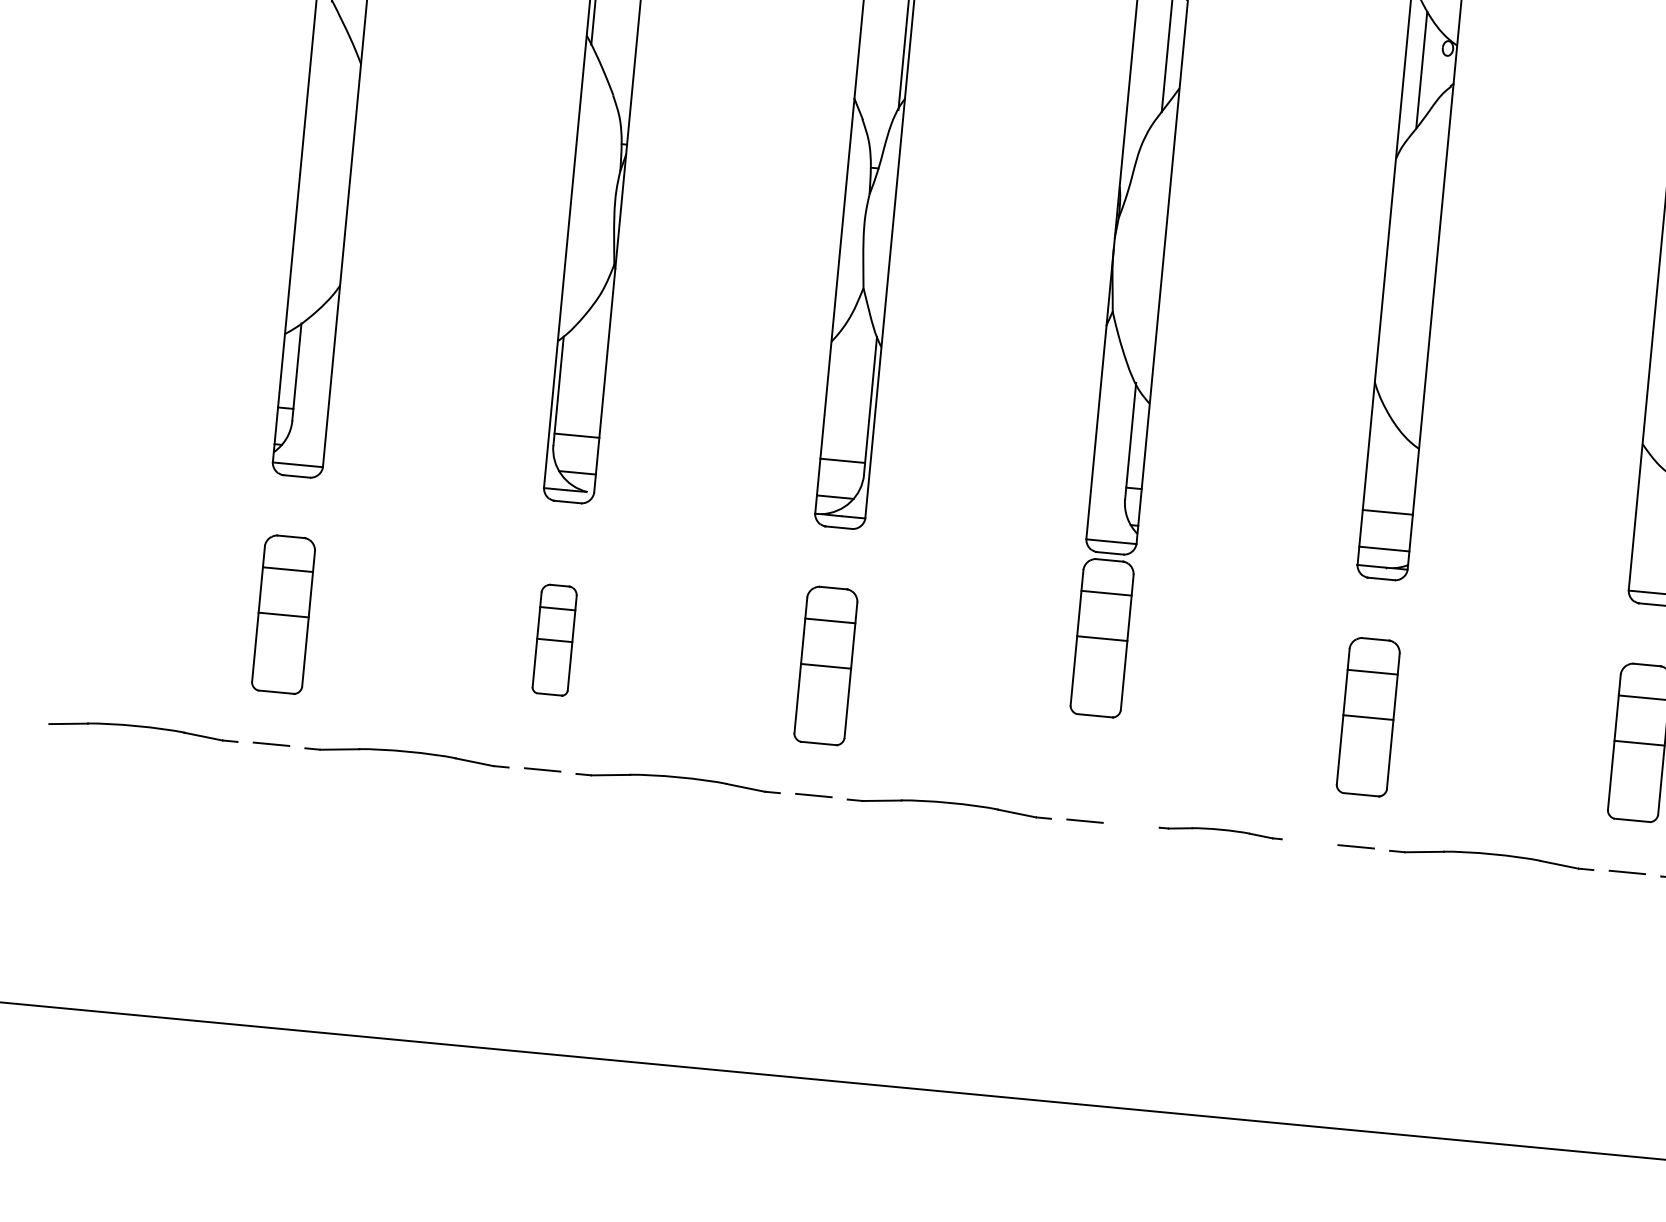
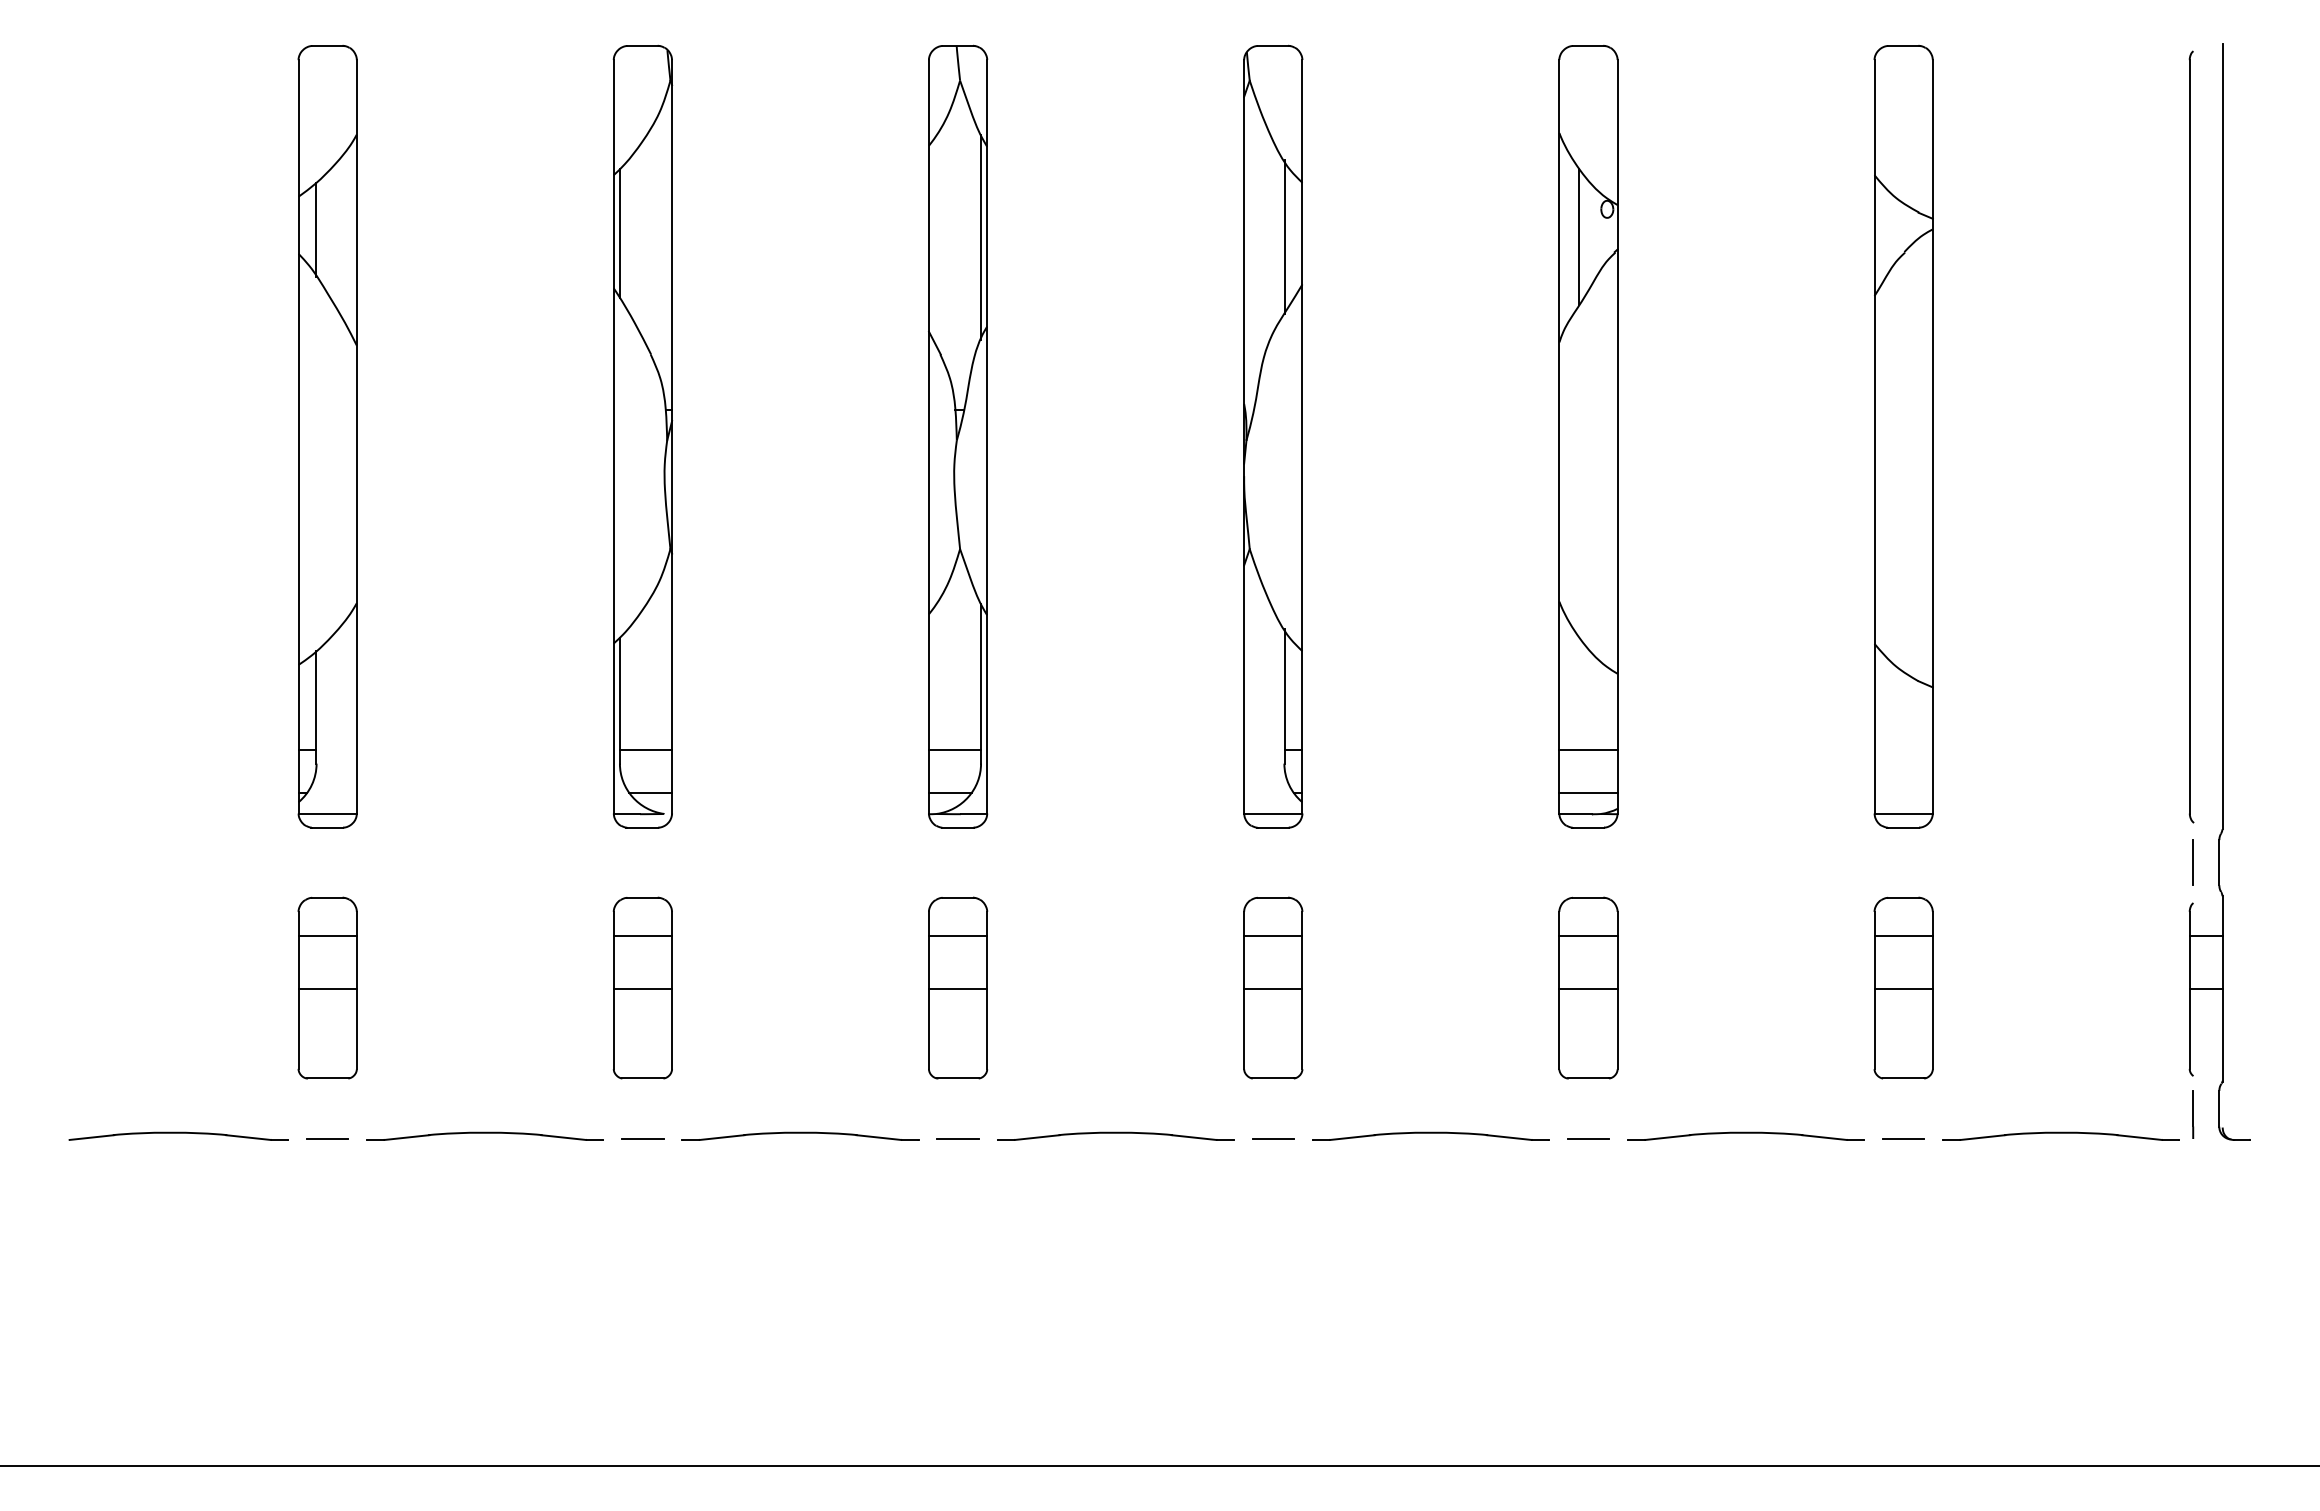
part: (1102, 637) -> (1273, 987), moved
part: (554, 639) -> (642, 987), size x1.43
part: (1220, 830) -> (1430, 1135), size x1.67

